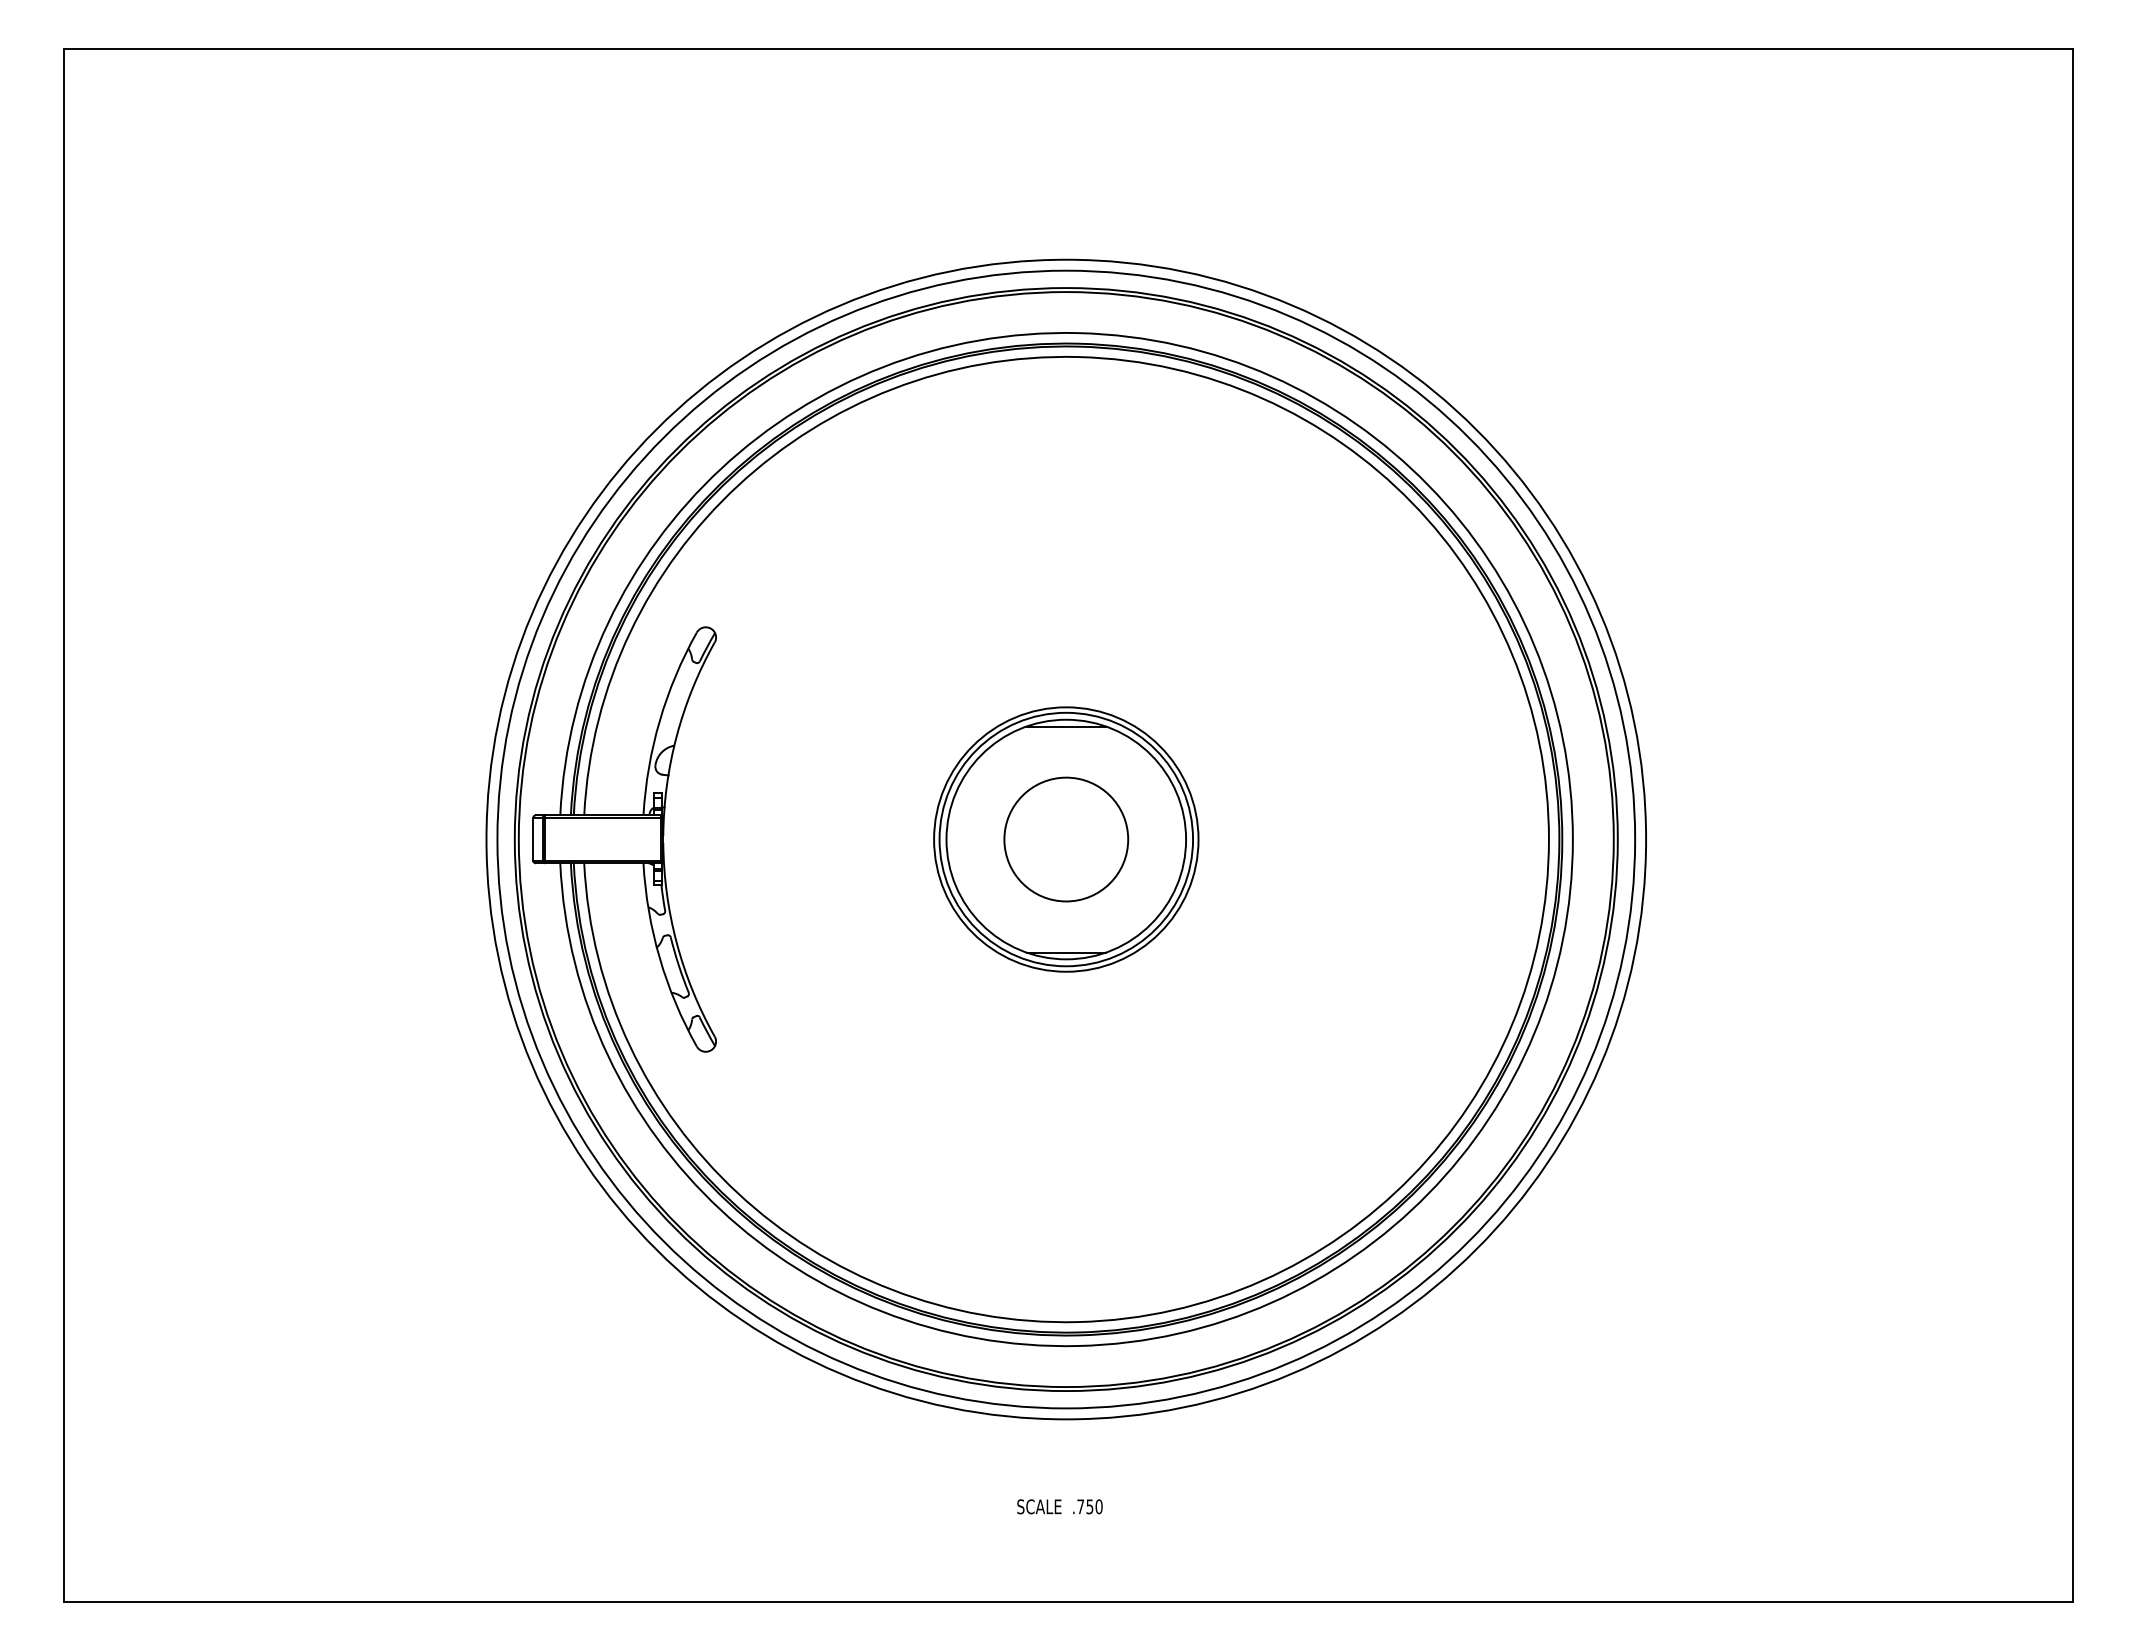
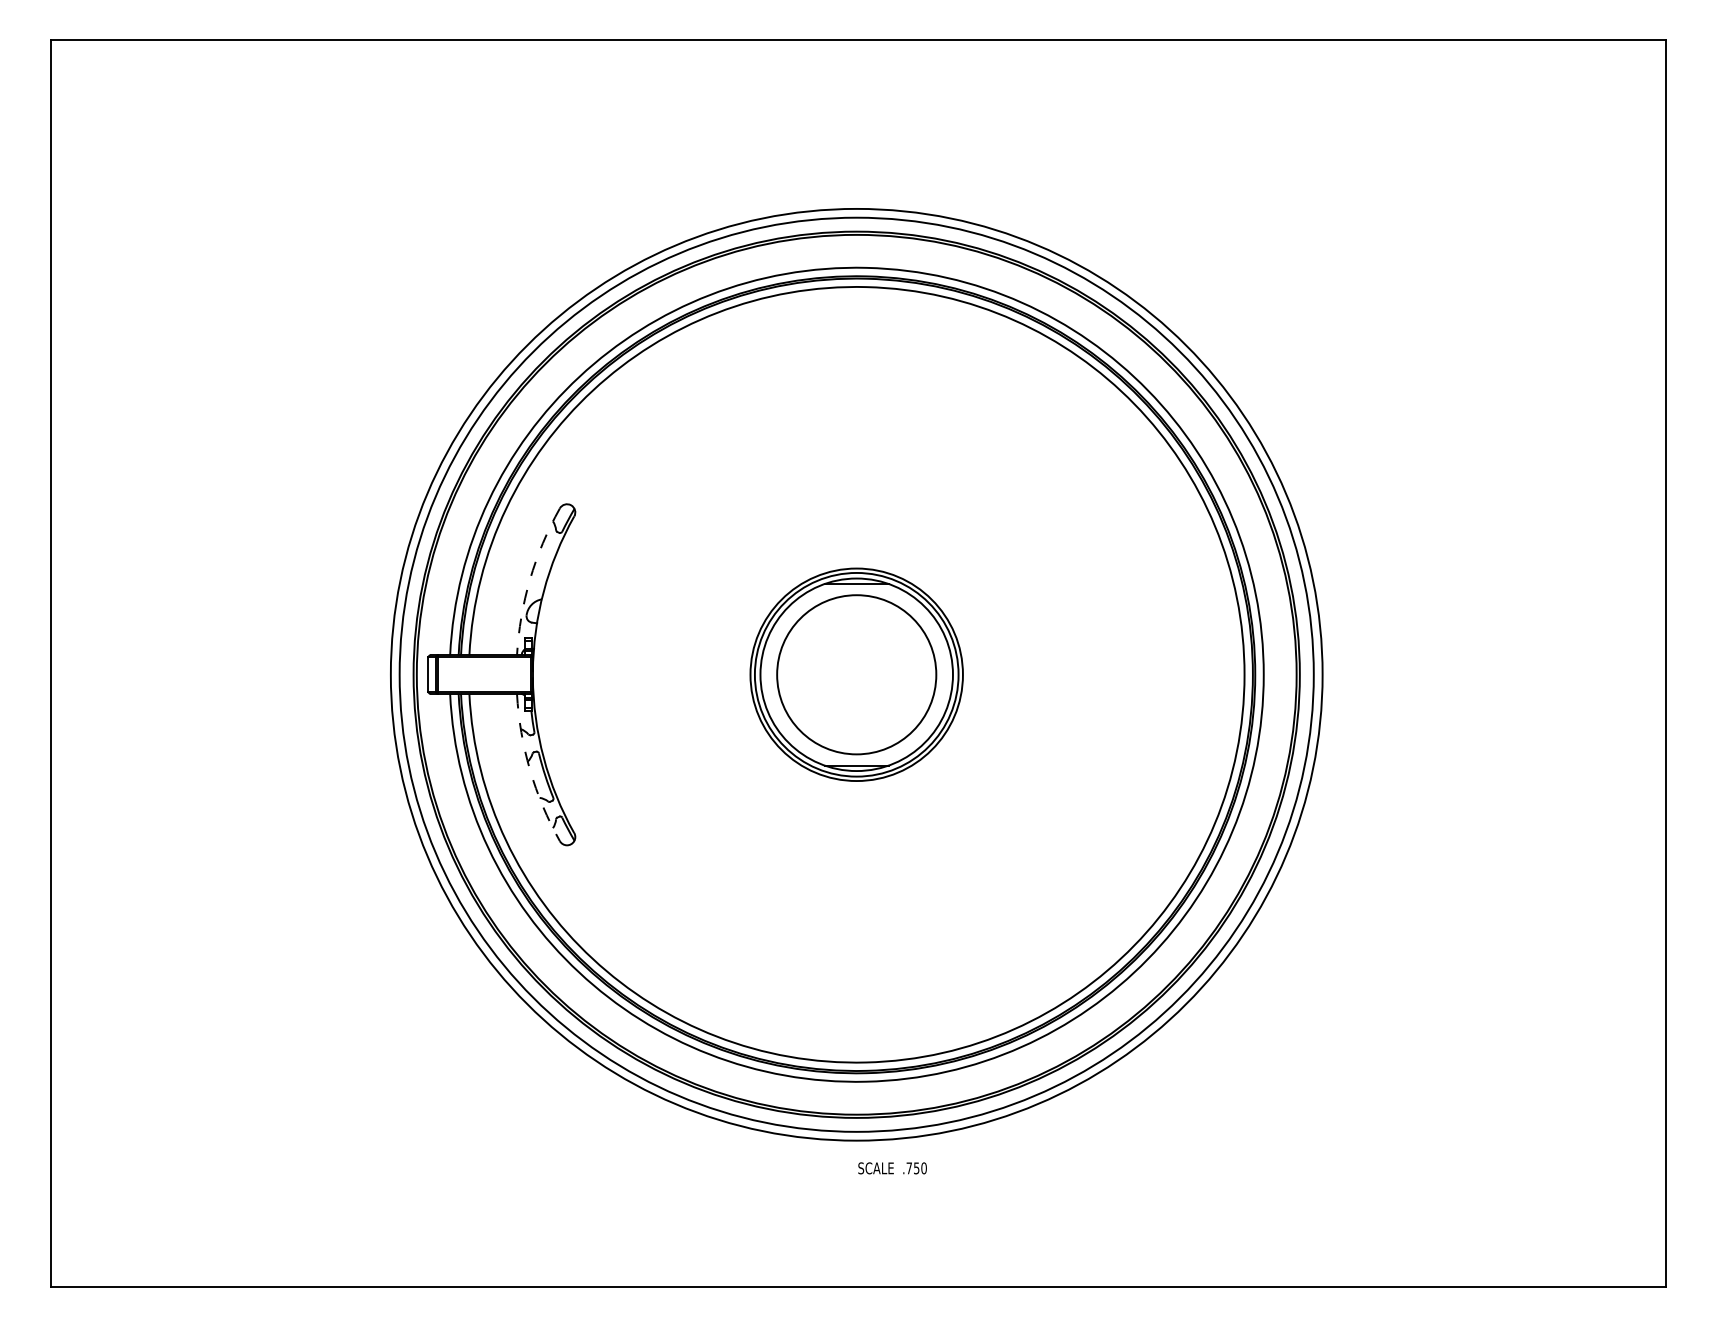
arc: (659, 720) -> (529, 579), solid -> dashed
circle: (1066, 839) -> (856, 674), size x1.6
arc: (659, 957) -> (529, 769), solid -> dashed
text: (1059, 1506) -> (892, 1168), moved

